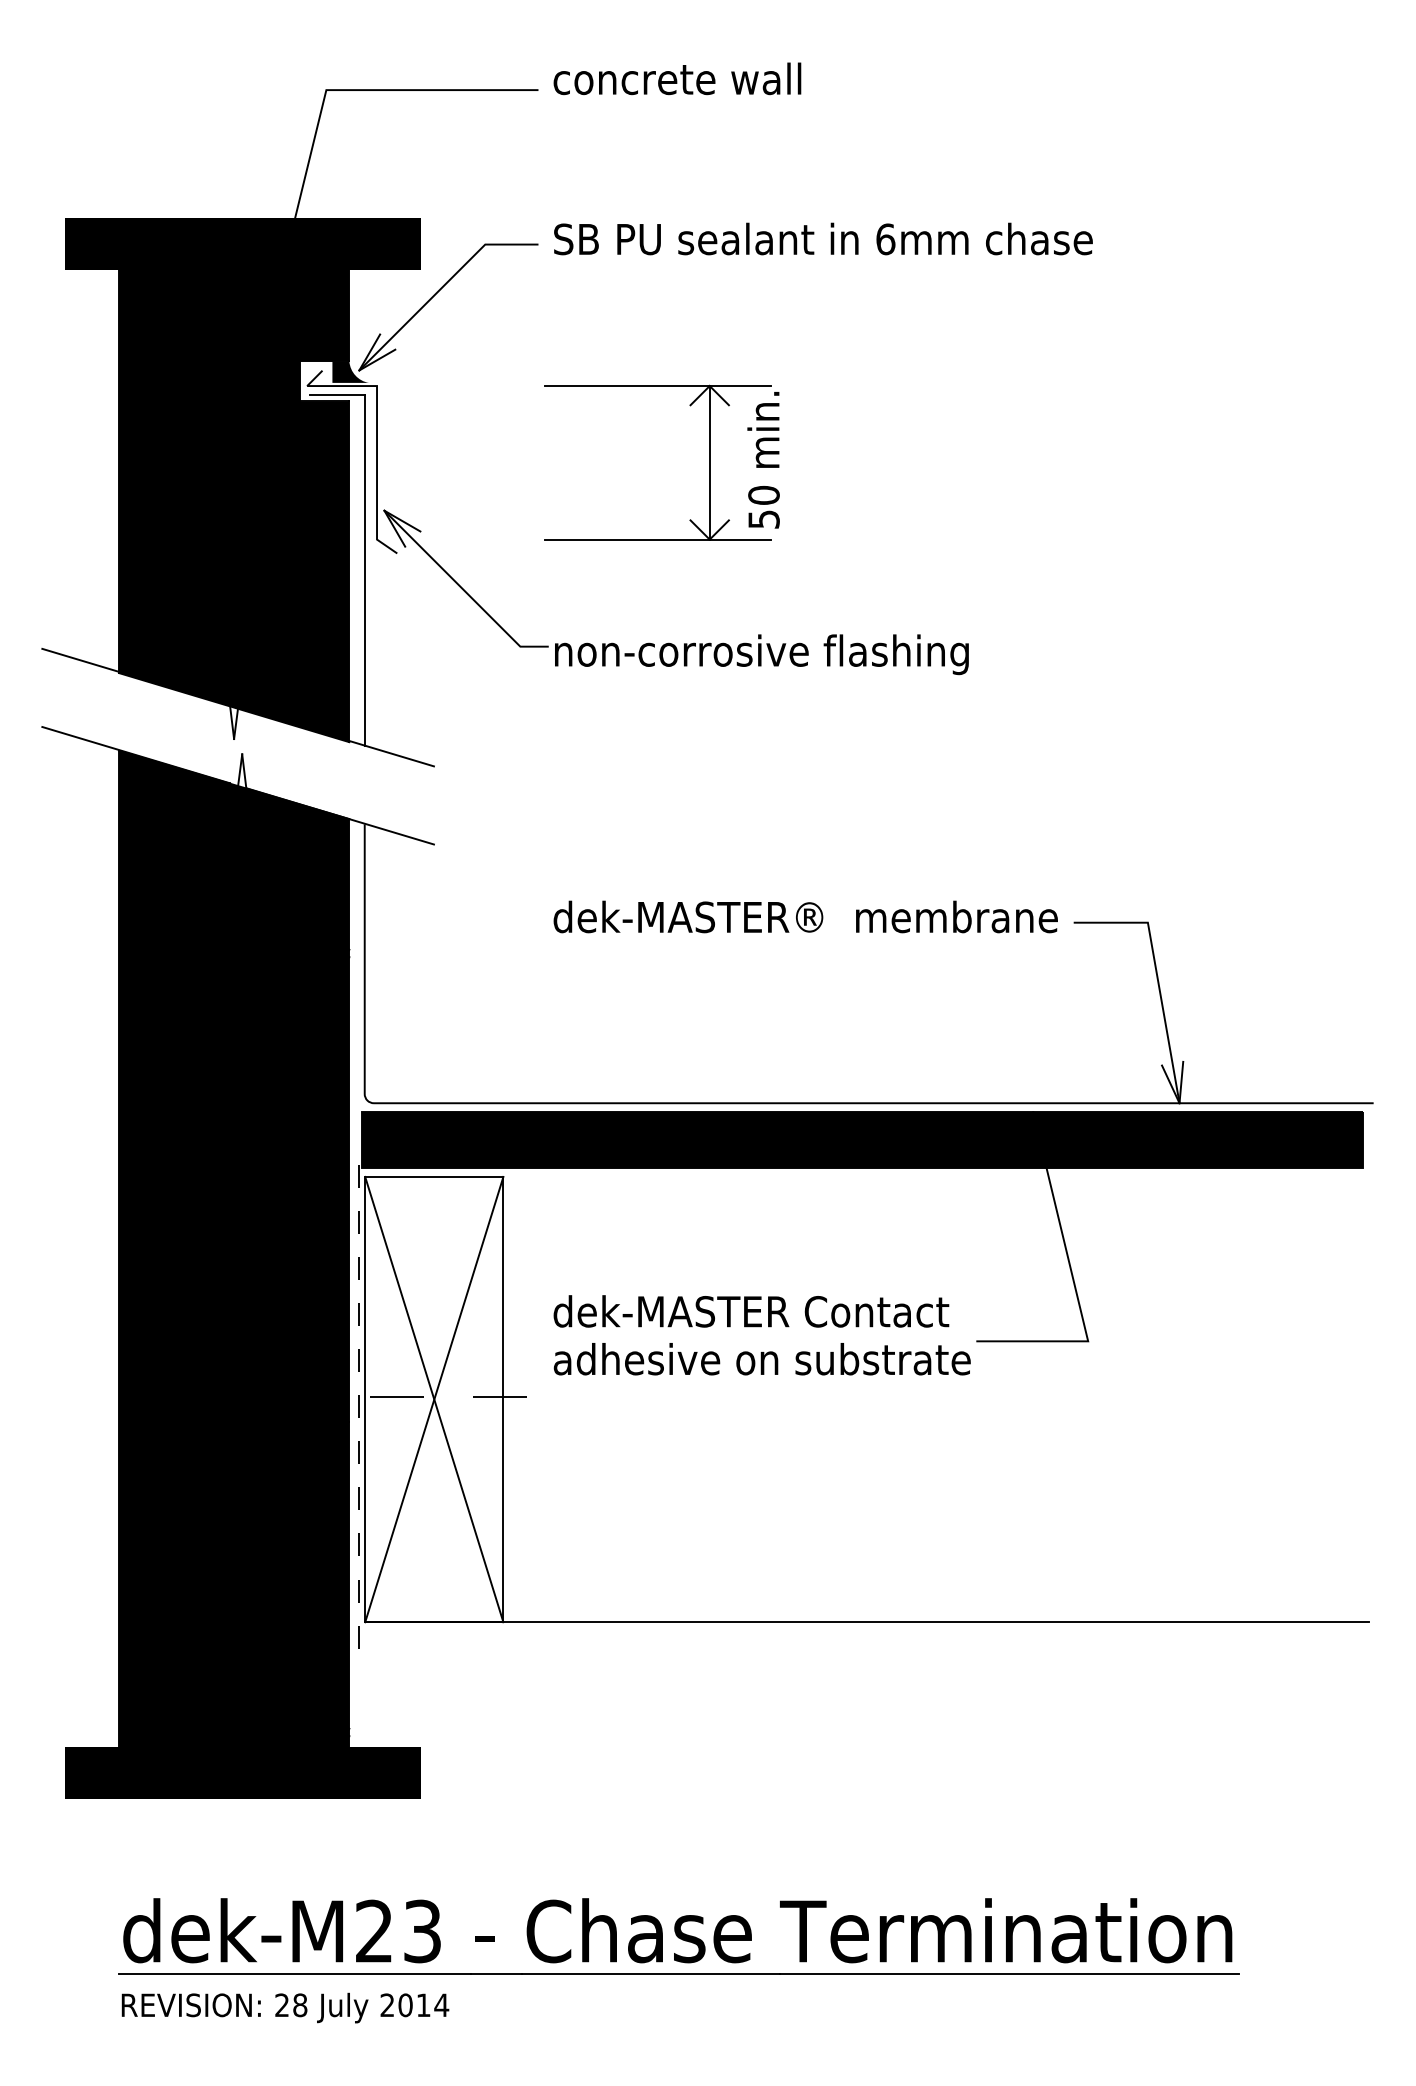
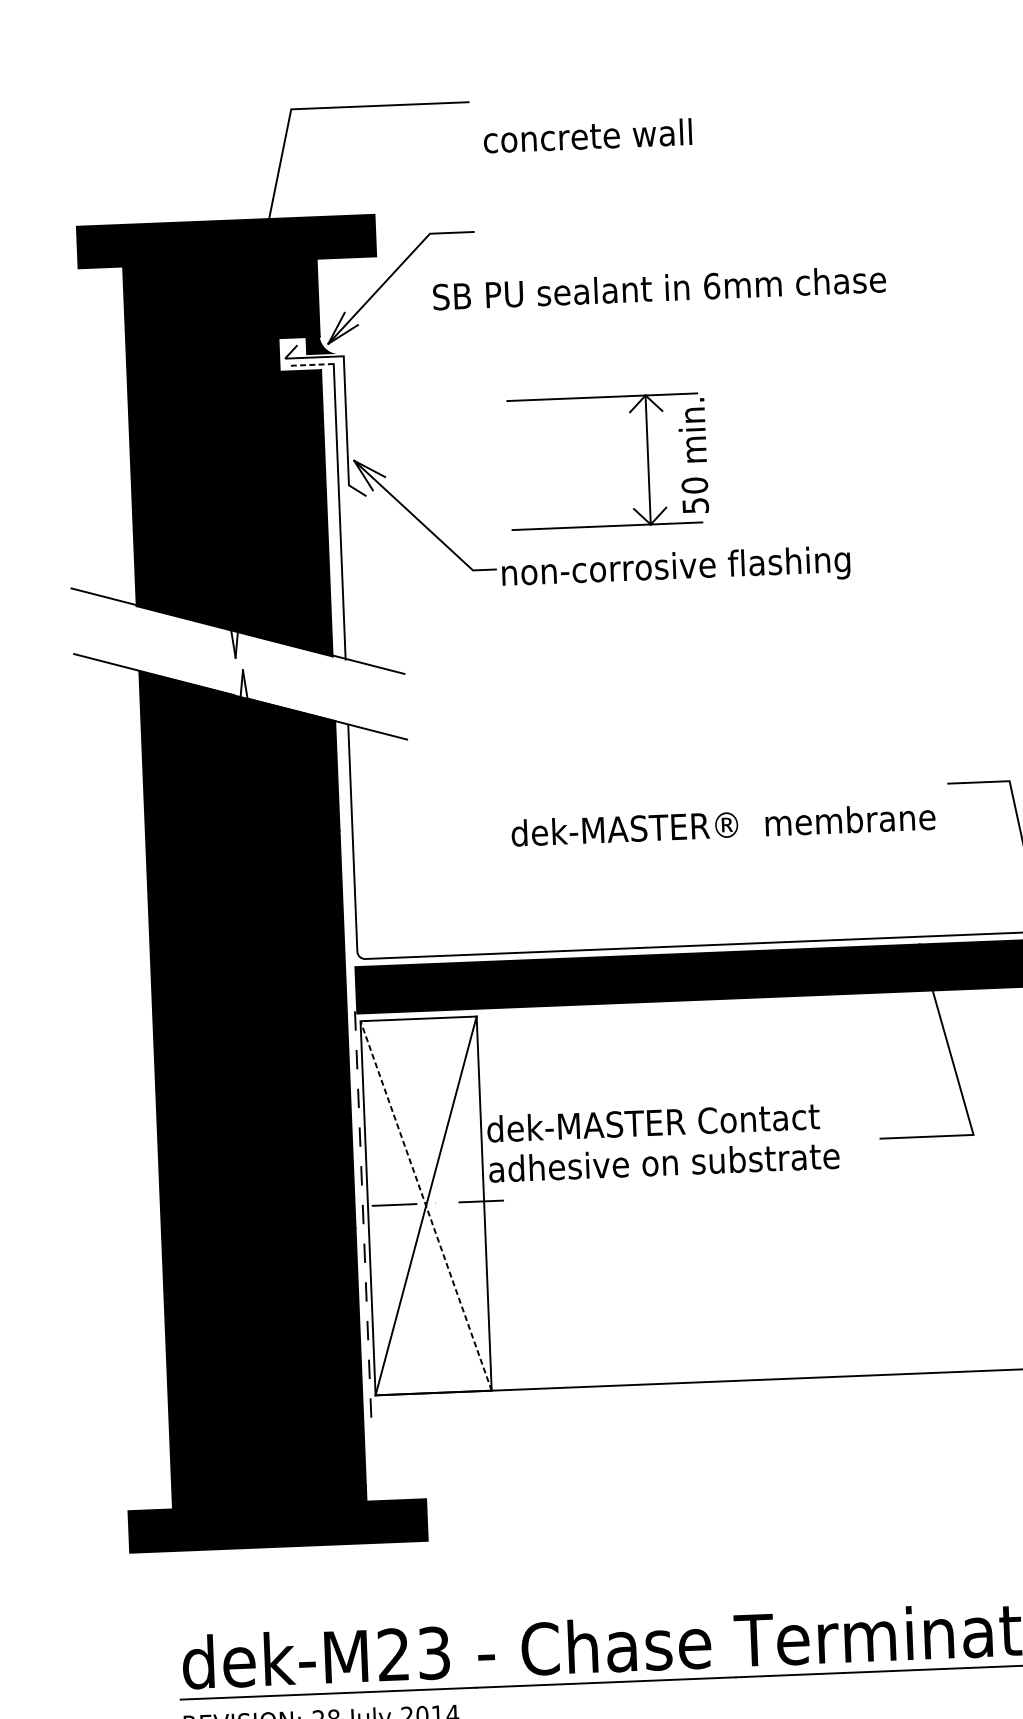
text: (677, 78) -> (587, 135), moved
text: (823, 238) -> (659, 287), moved
line: (336, 394) -> (310, 364), solid -> dashed
part: (709, 462) -> (647, 459), moved
text: (805, 916) -> (723, 824), moved
text: (761, 1335) -> (662, 1142), moved
line: (434, 1399) -> (426, 1205), solid -> dashed

